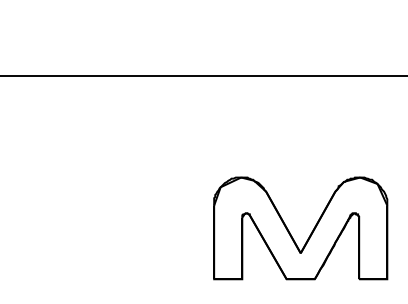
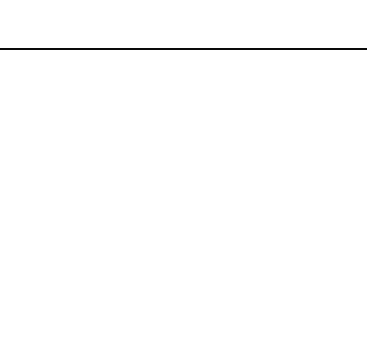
part: (290, 232) -> (216, 232), removed

